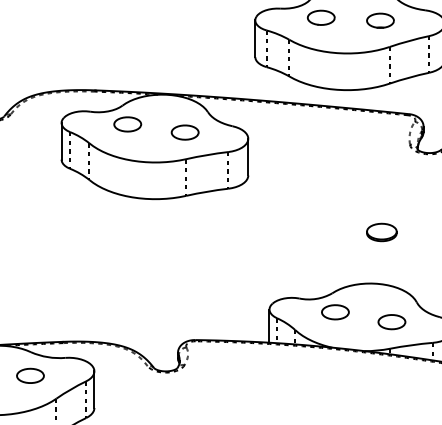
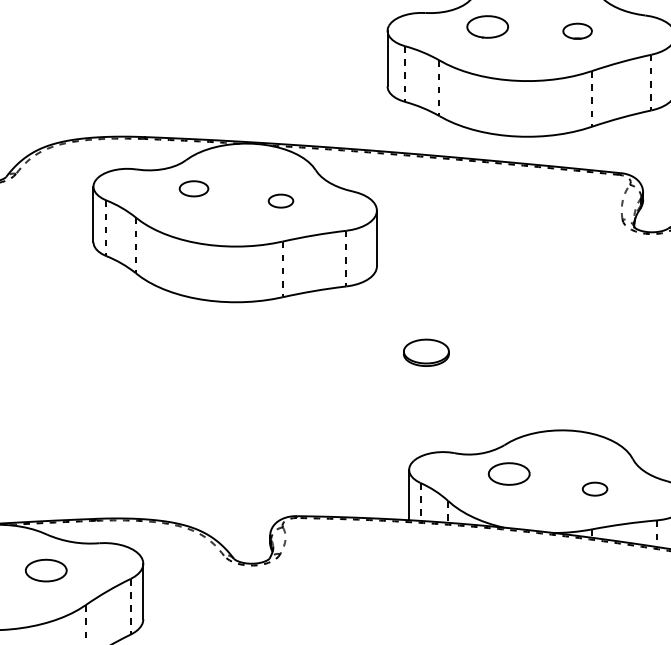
part: (380, 20) -> (577, 31), size x0.7
part: (127, 124) -> (193, 188), size x0.7
part: (184, 132) -> (280, 201), size x0.6
part: (381, 232) -> (425, 352), moved
part: (391, 322) -> (594, 489), size x0.6

